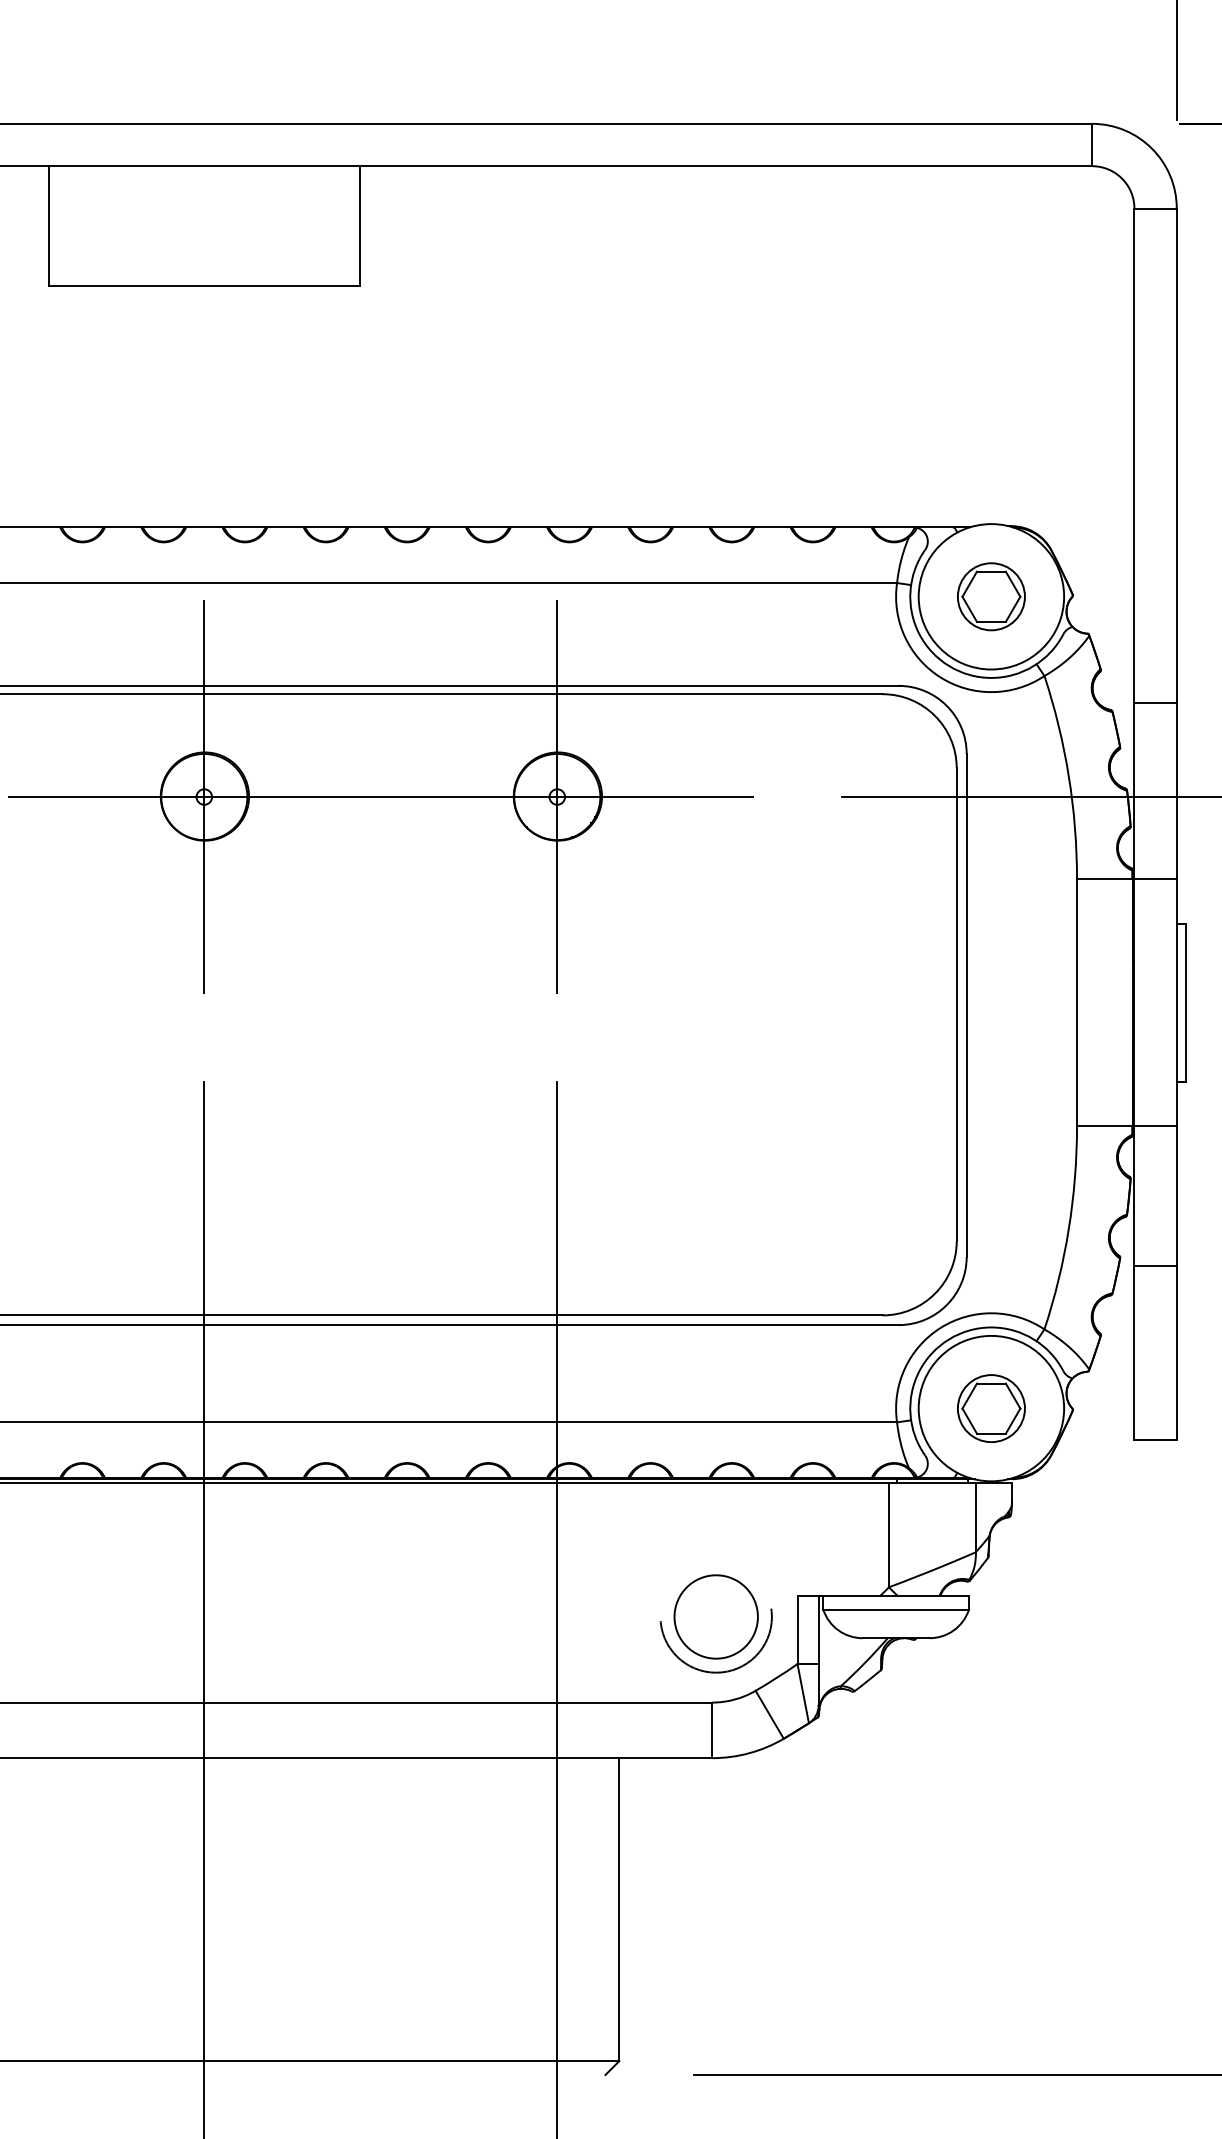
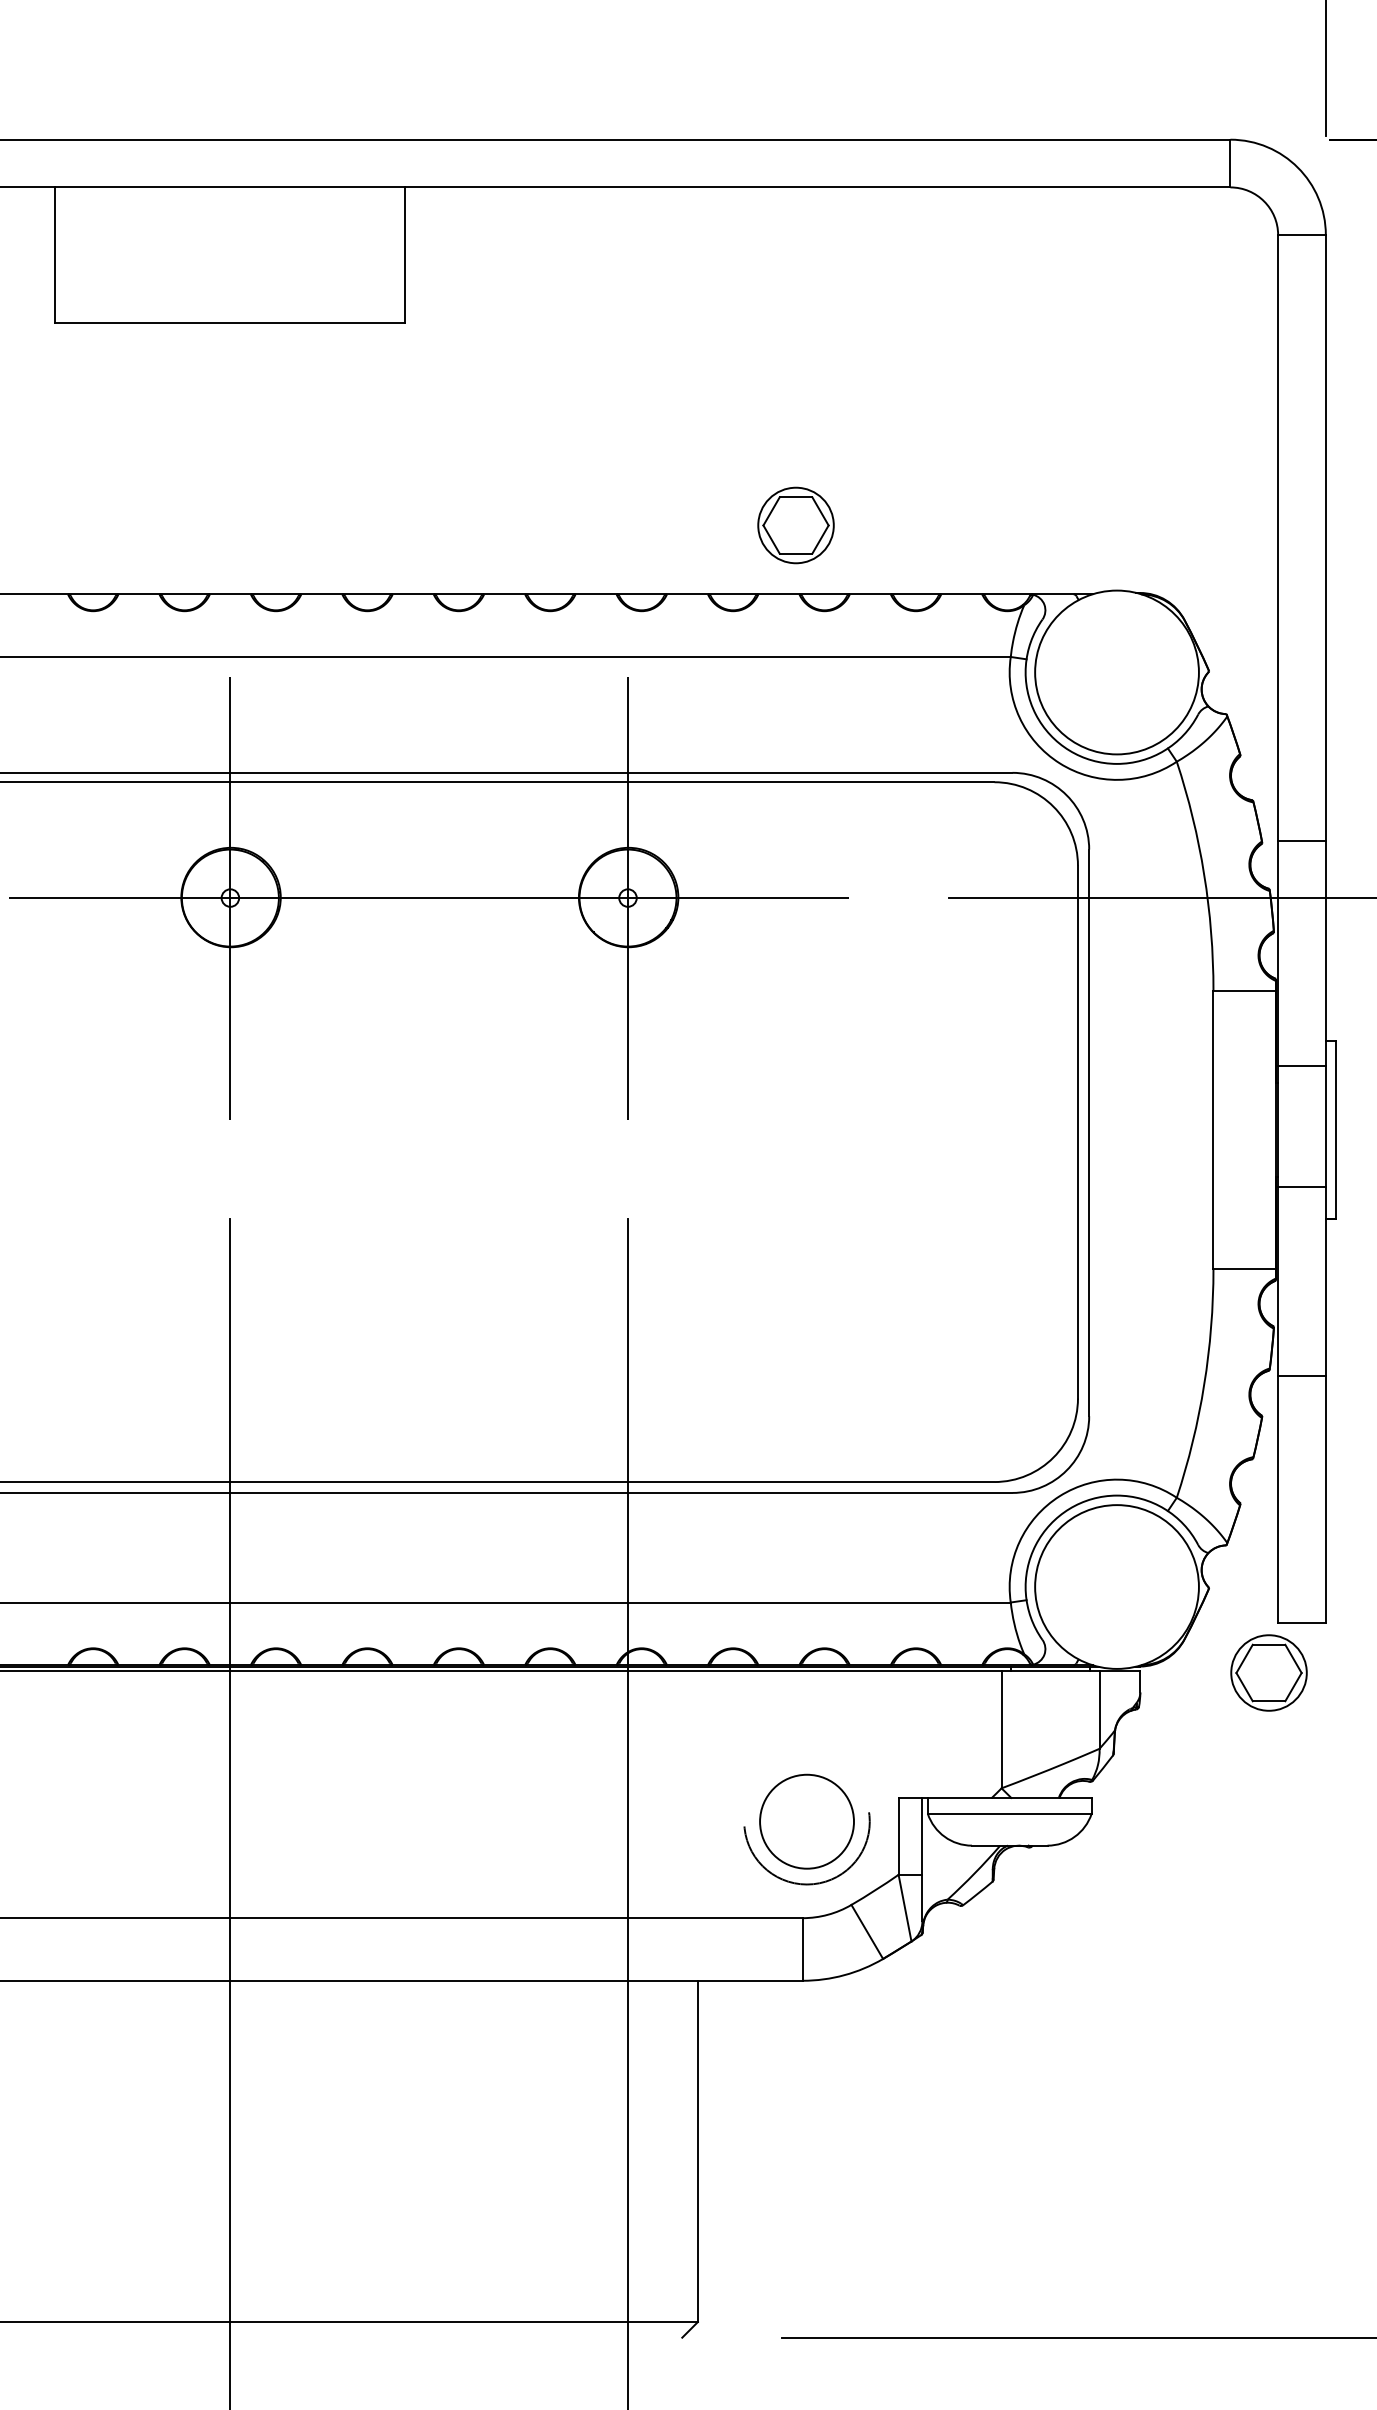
part: (990, 596) -> (795, 525), moved
line: (1155, 702) -> (1301, 840), moved
line: (1155, 879) -> (1301, 1065), moved
line: (1155, 1125) -> (1301, 1186), moved
line: (1155, 1266) -> (1301, 1375), moved
part: (990, 1408) -> (1268, 1672), moved

